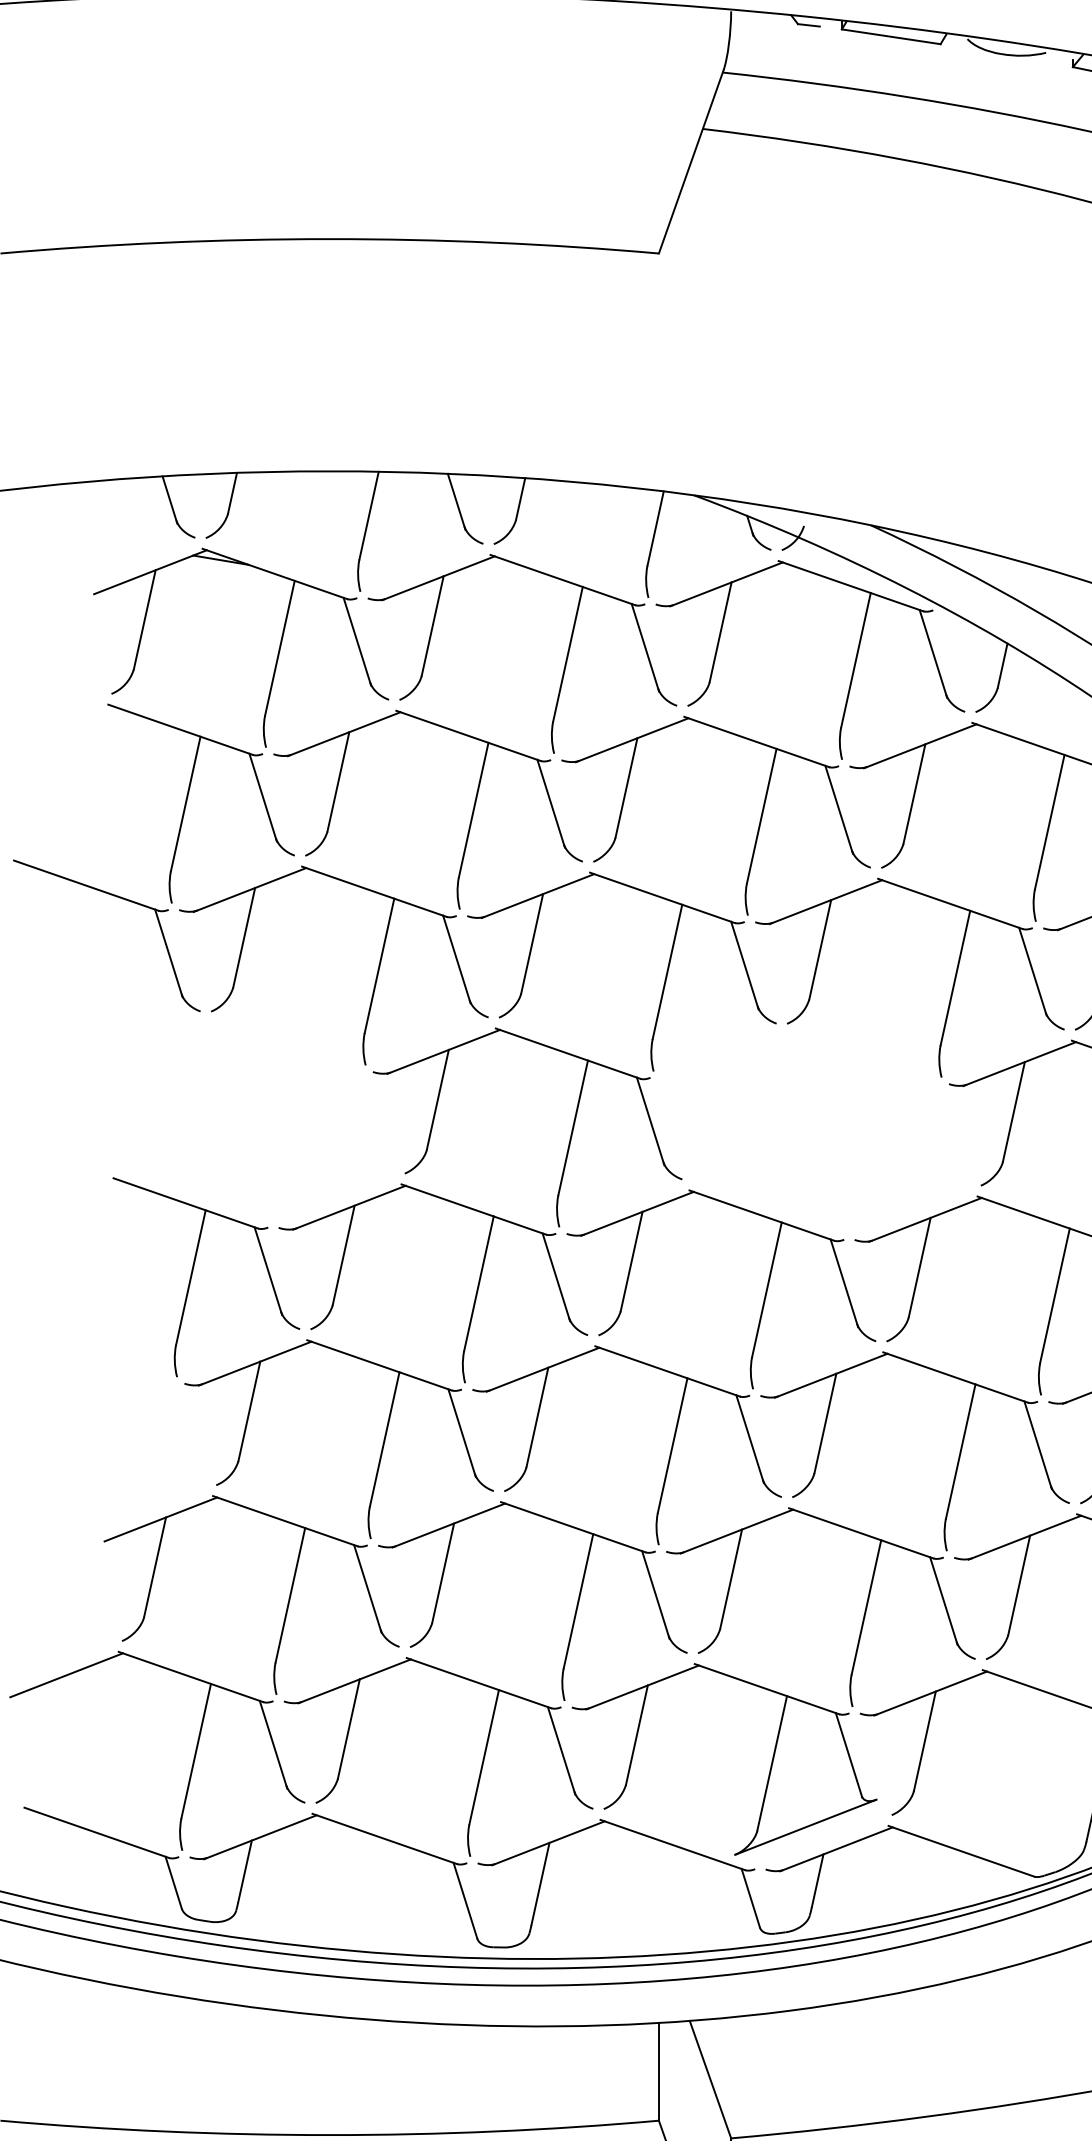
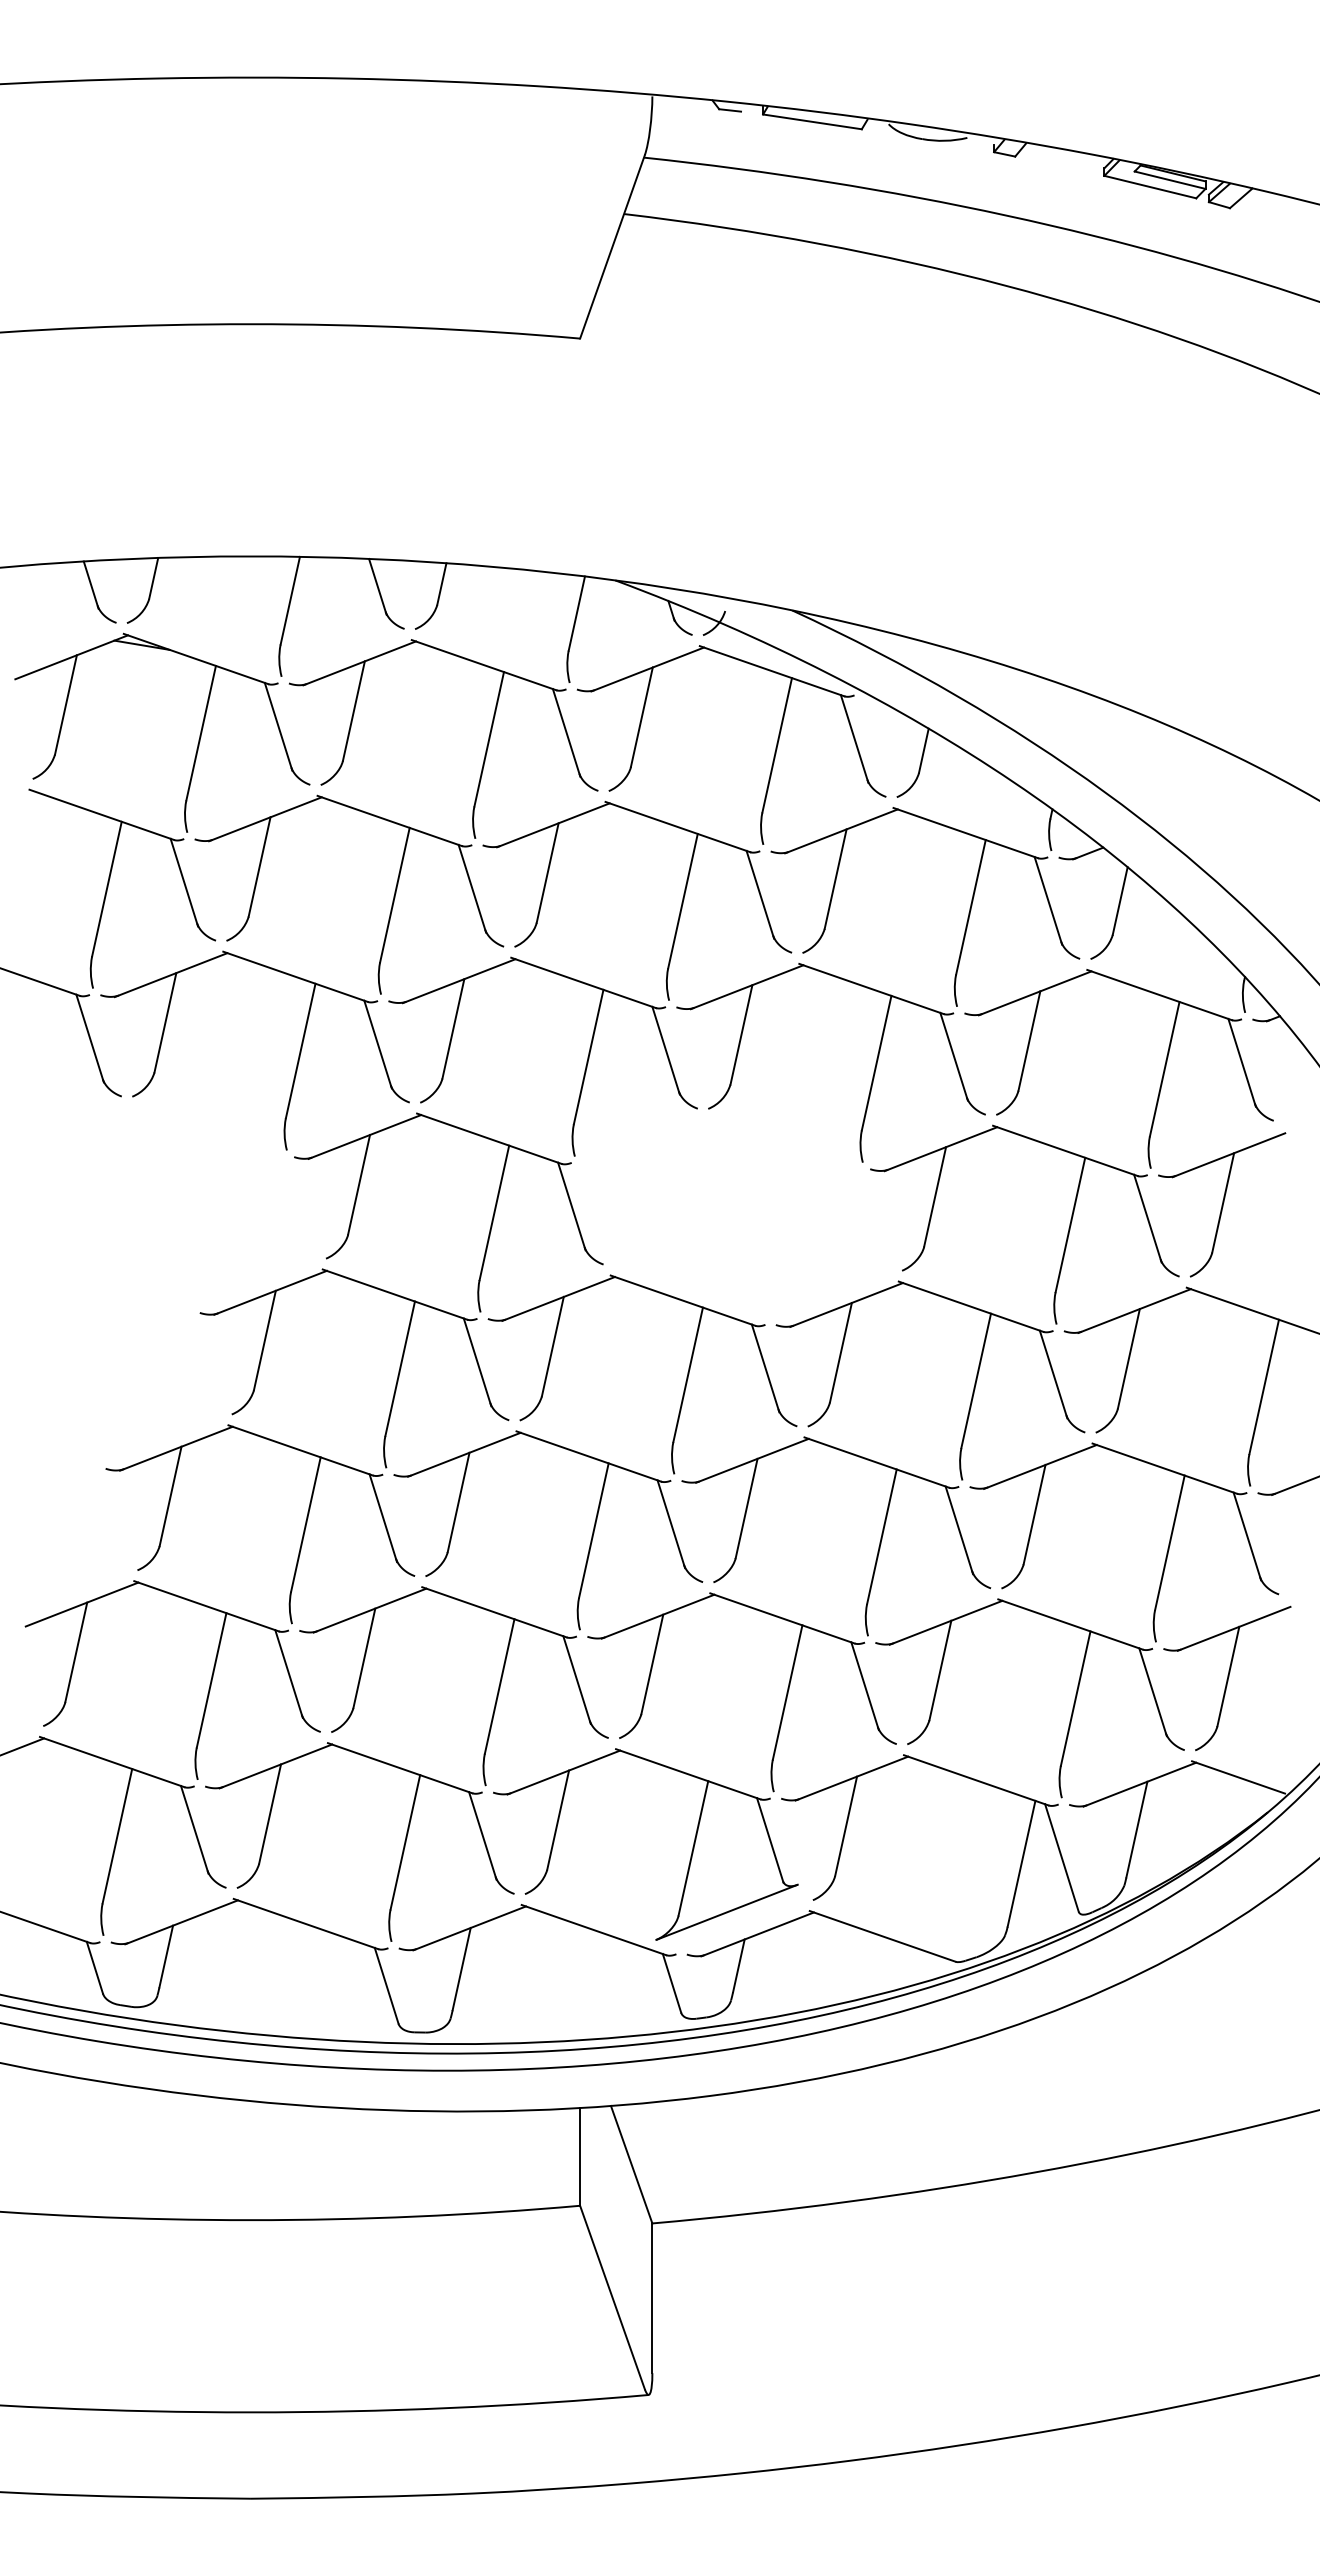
part: (193, 1272) -> (114, 1357), removed

